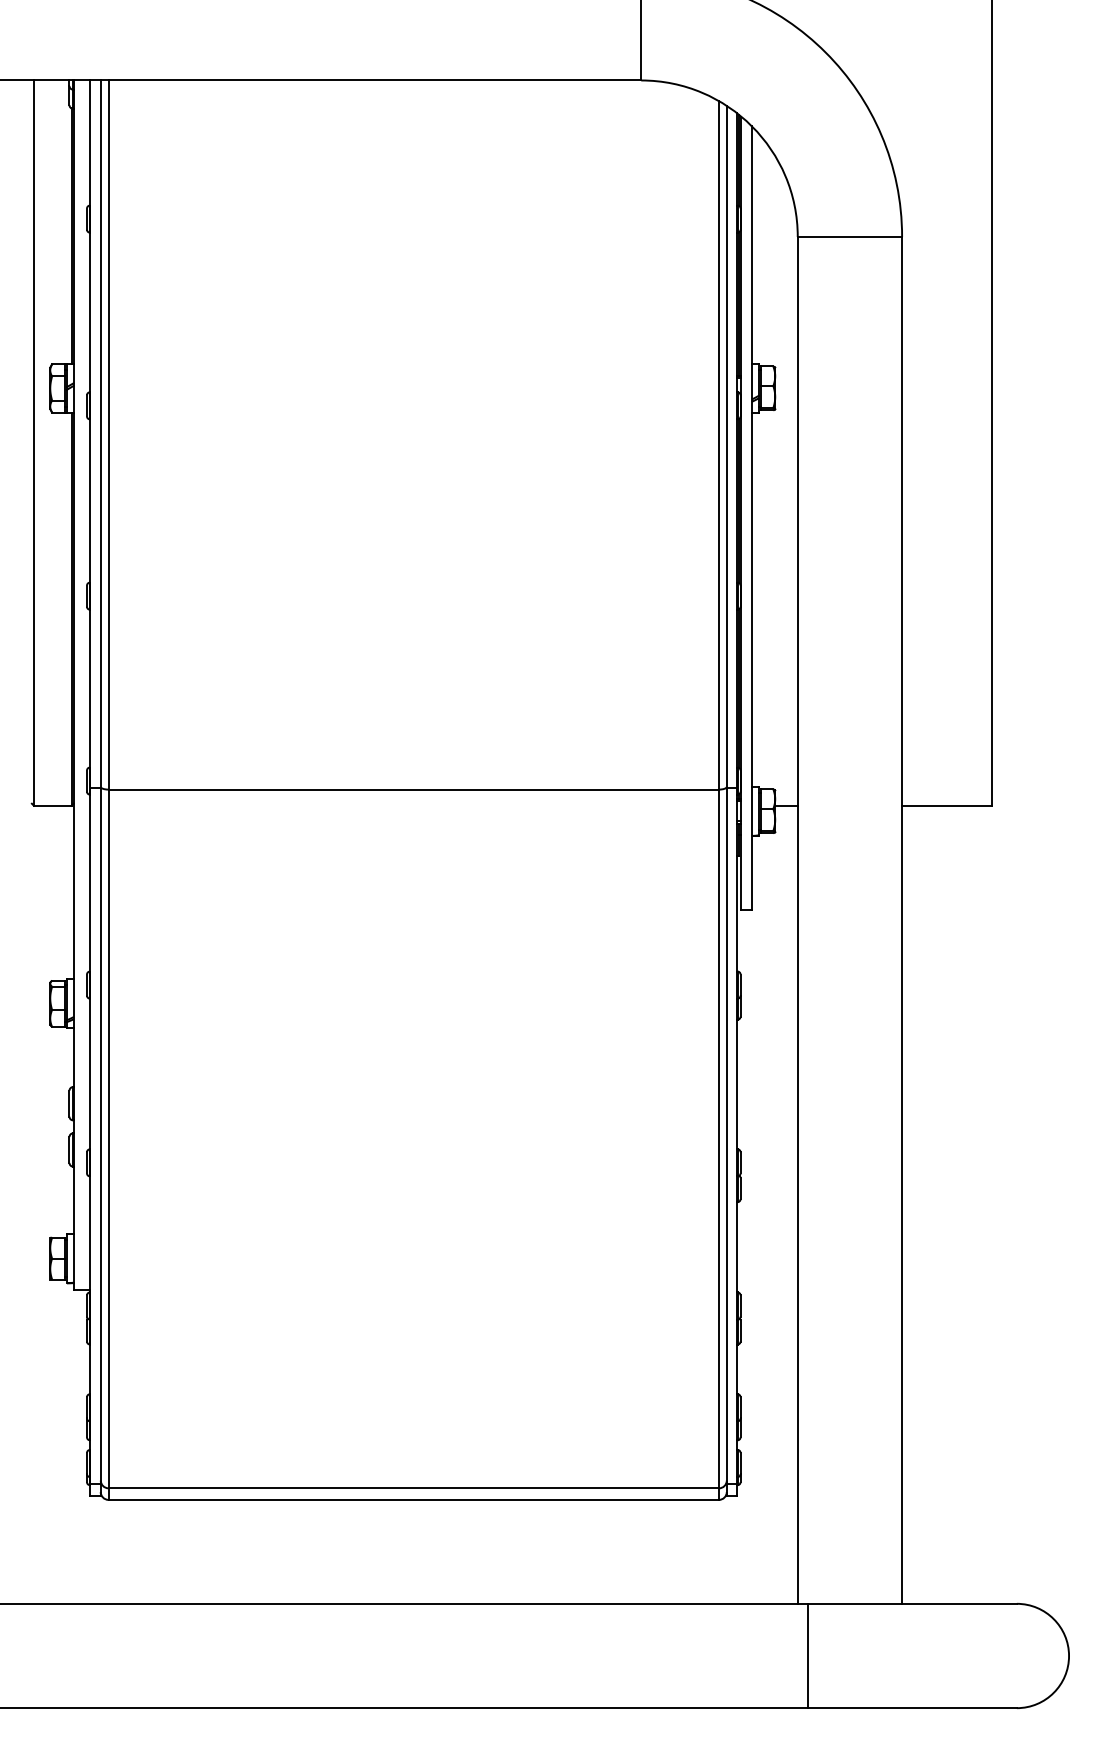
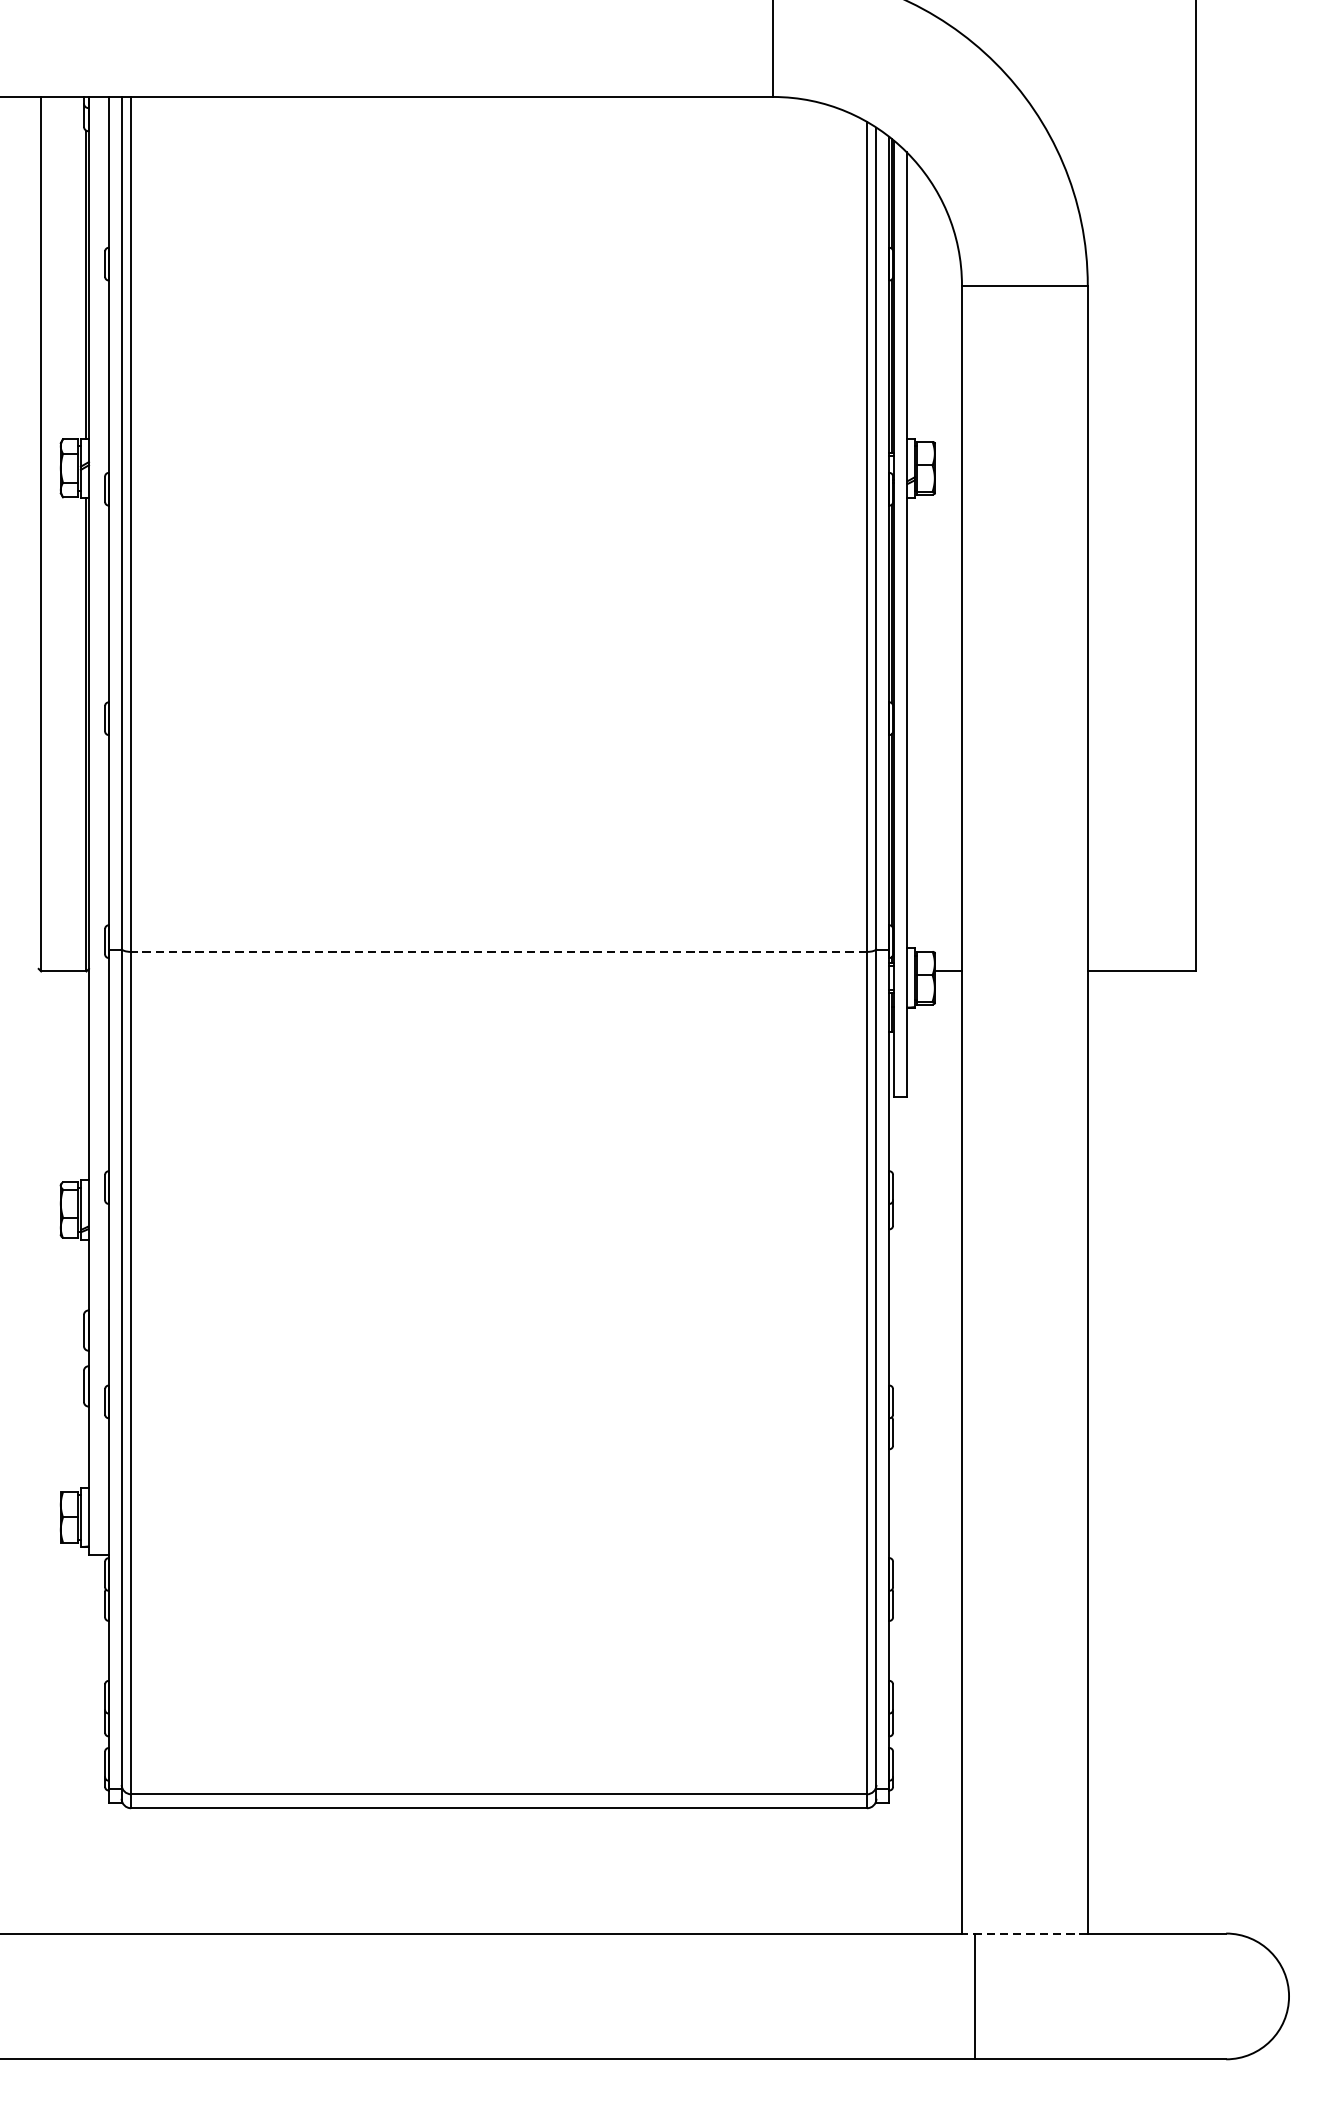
line: (413, 789) -> (498, 951), solid -> dashed
line: (849, 1603) -> (1024, 1933), solid -> dashed

